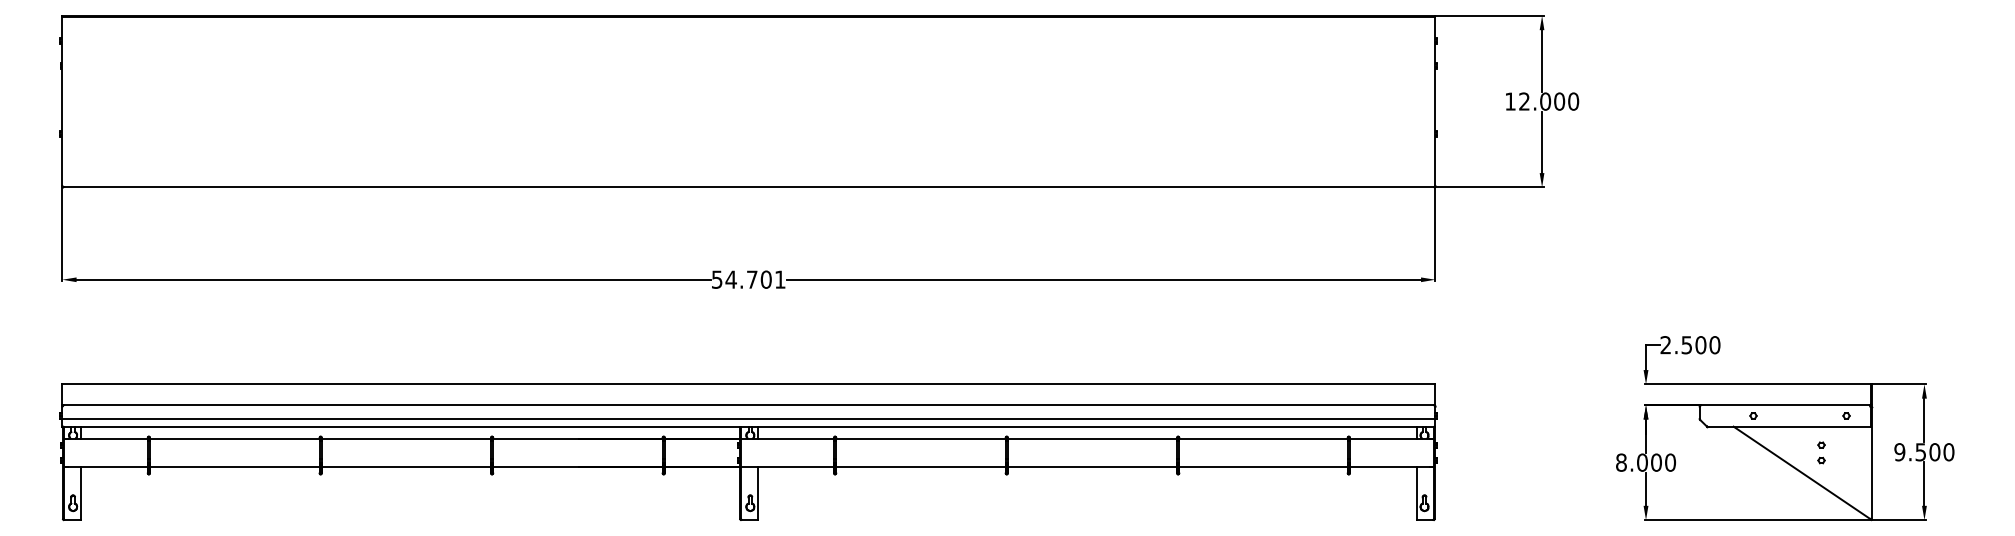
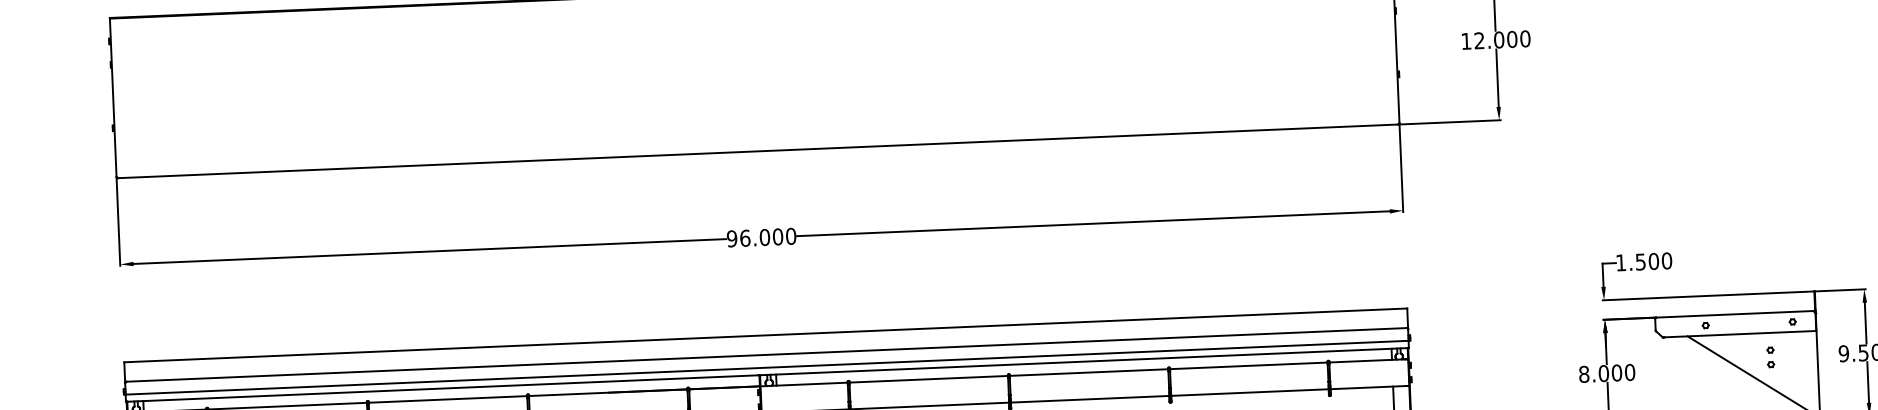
text: (748, 279) -> (761, 237), 54.701 -> 96.000
text: (1665, 344) -> (1620, 262), 2.500 -> 1.500

